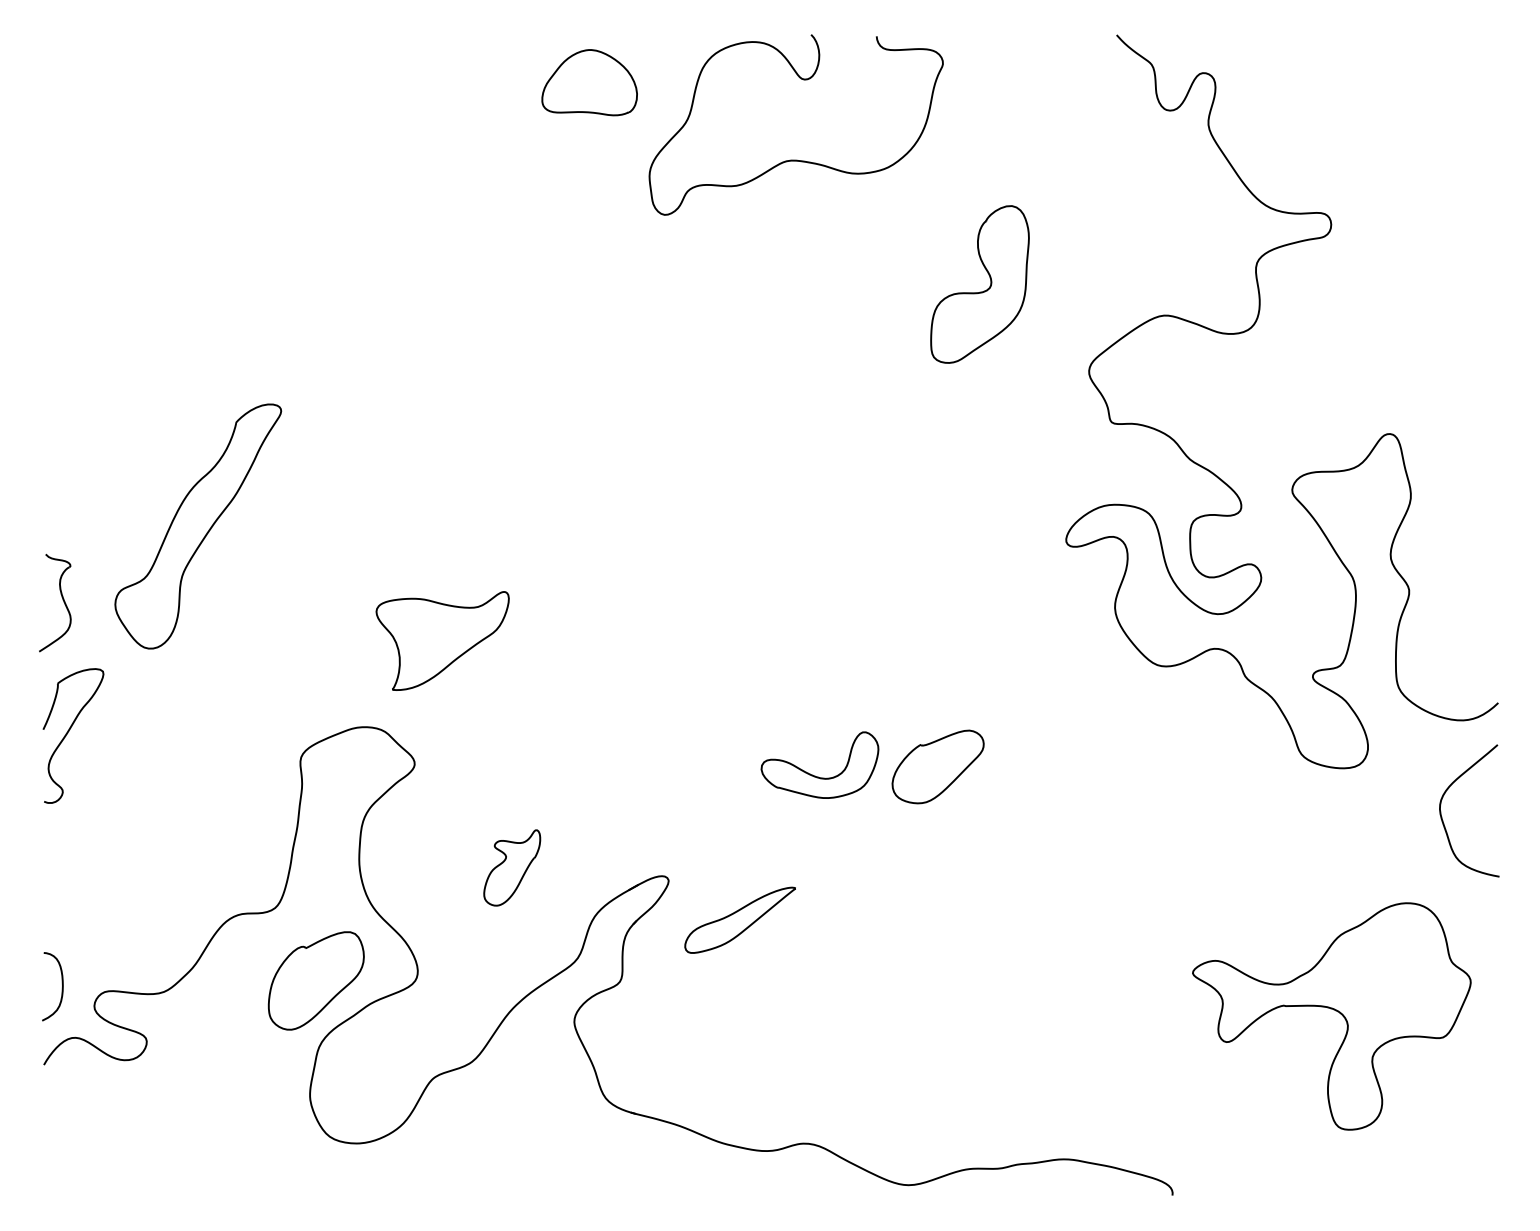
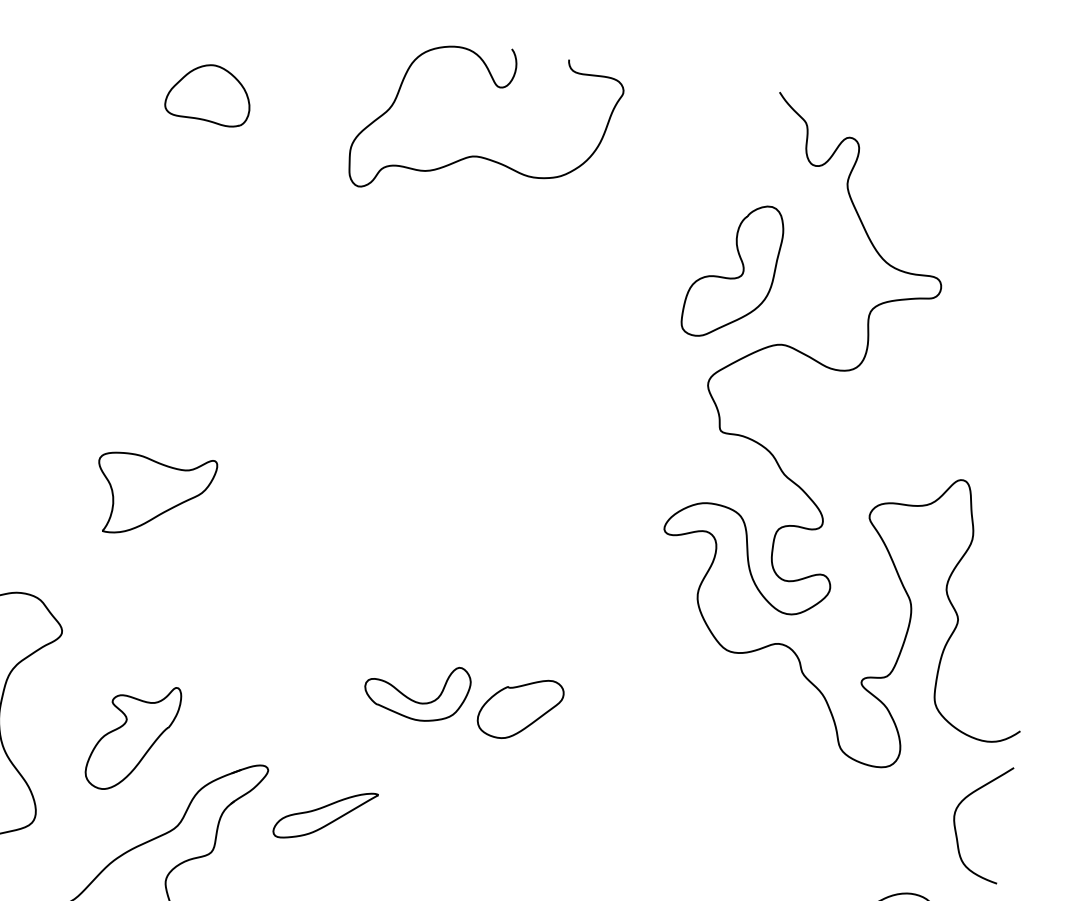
part: (589, 82) -> (209, 93), moved
part: (980, 291) -> (732, 277), moved
part: (442, 640) -> (153, 494), moved
part: (511, 867) -> (132, 736), size x1.67

